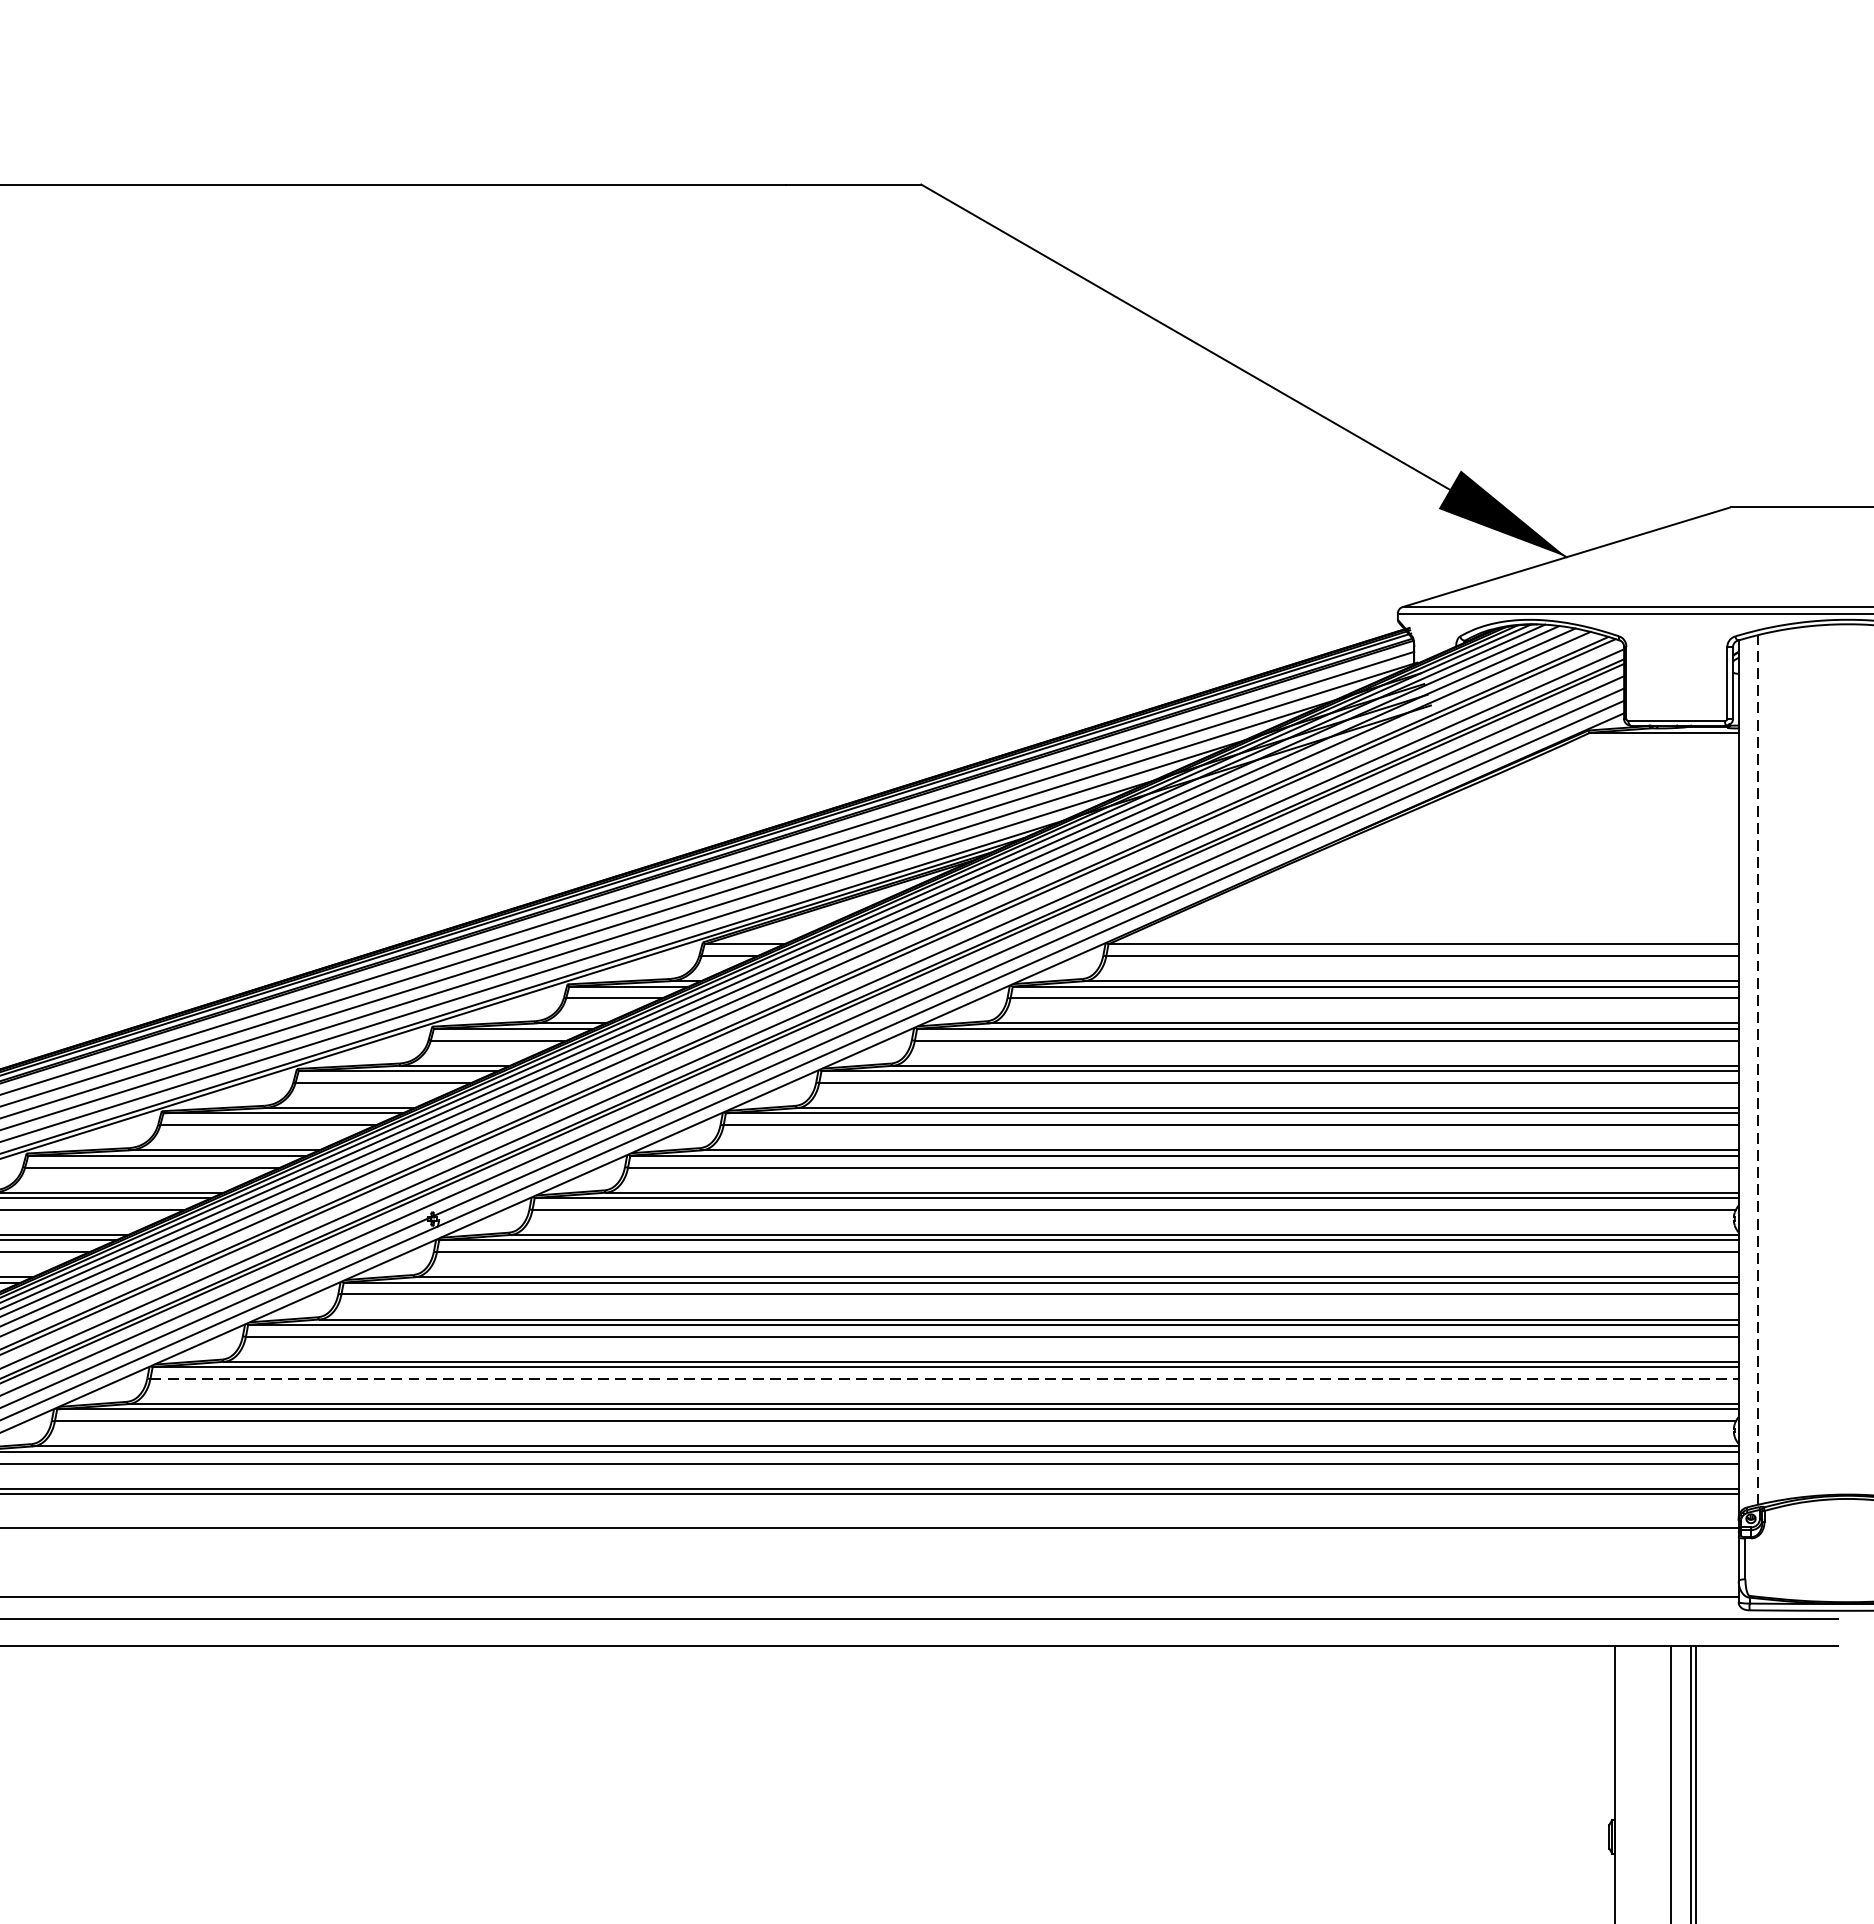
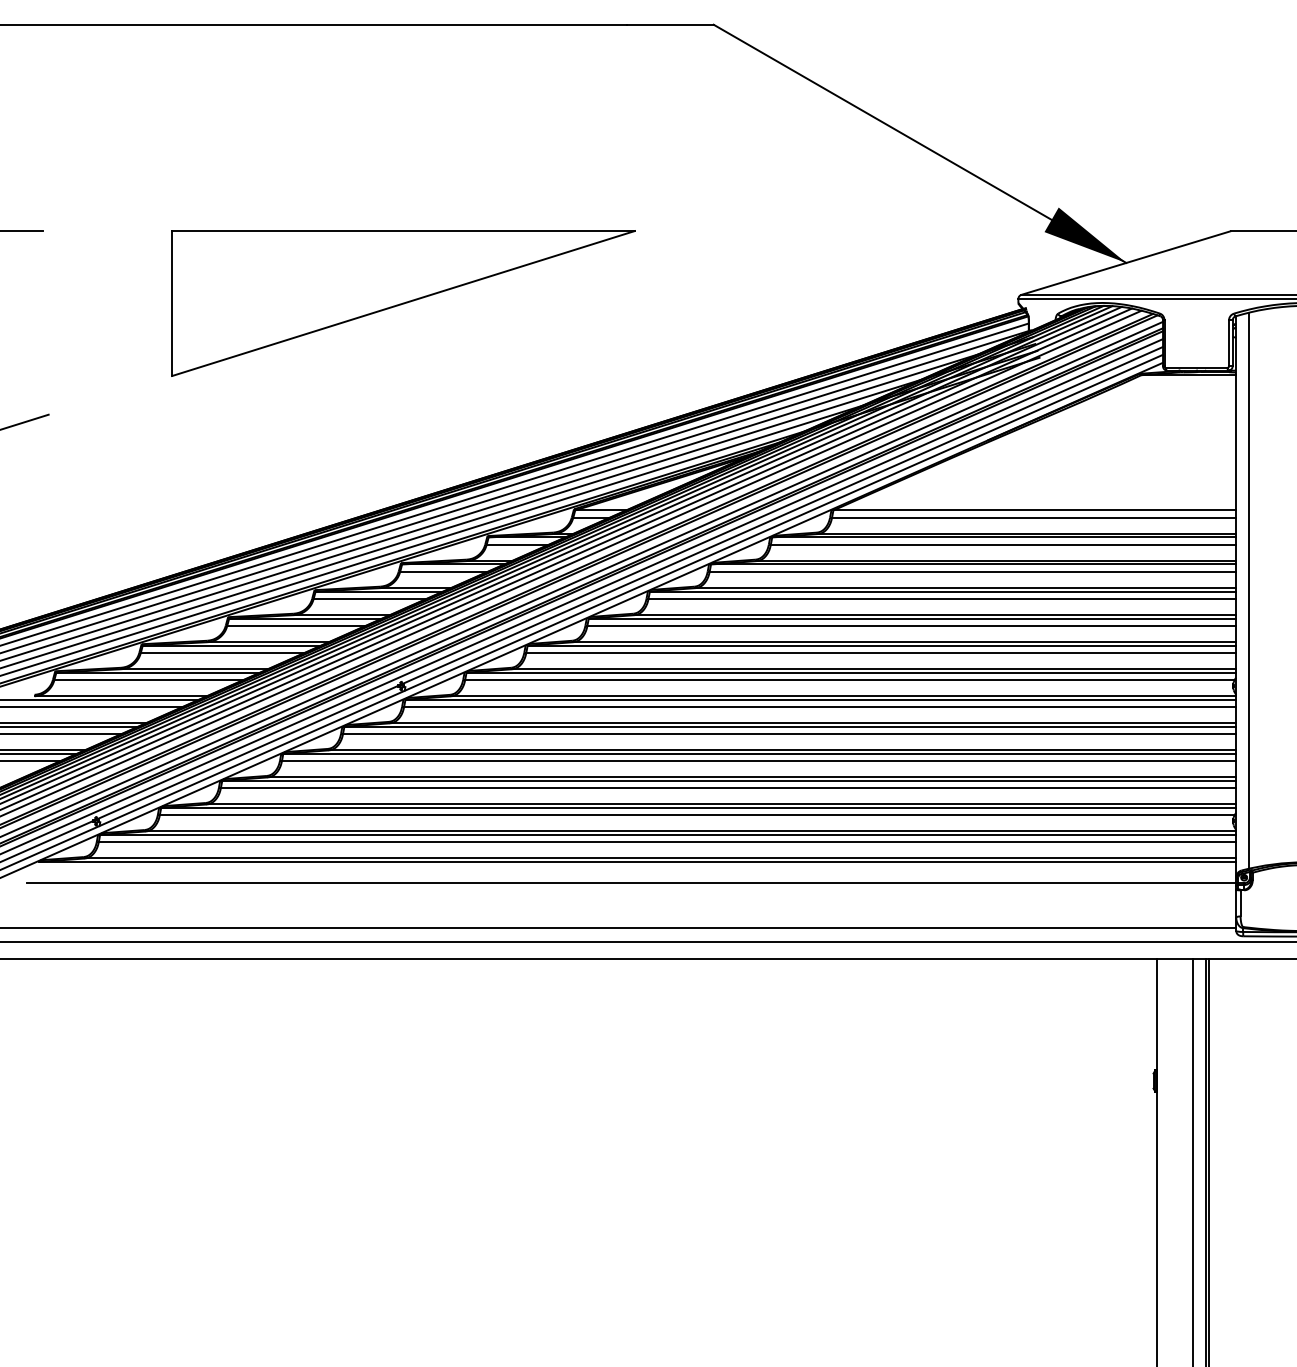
part: (436, 620) -> (403, 303), added
line: (1757, 1069) -> (1248, 590), dashed -> solid
line: (944, 1379) -> (728, 788), dashed -> solid

